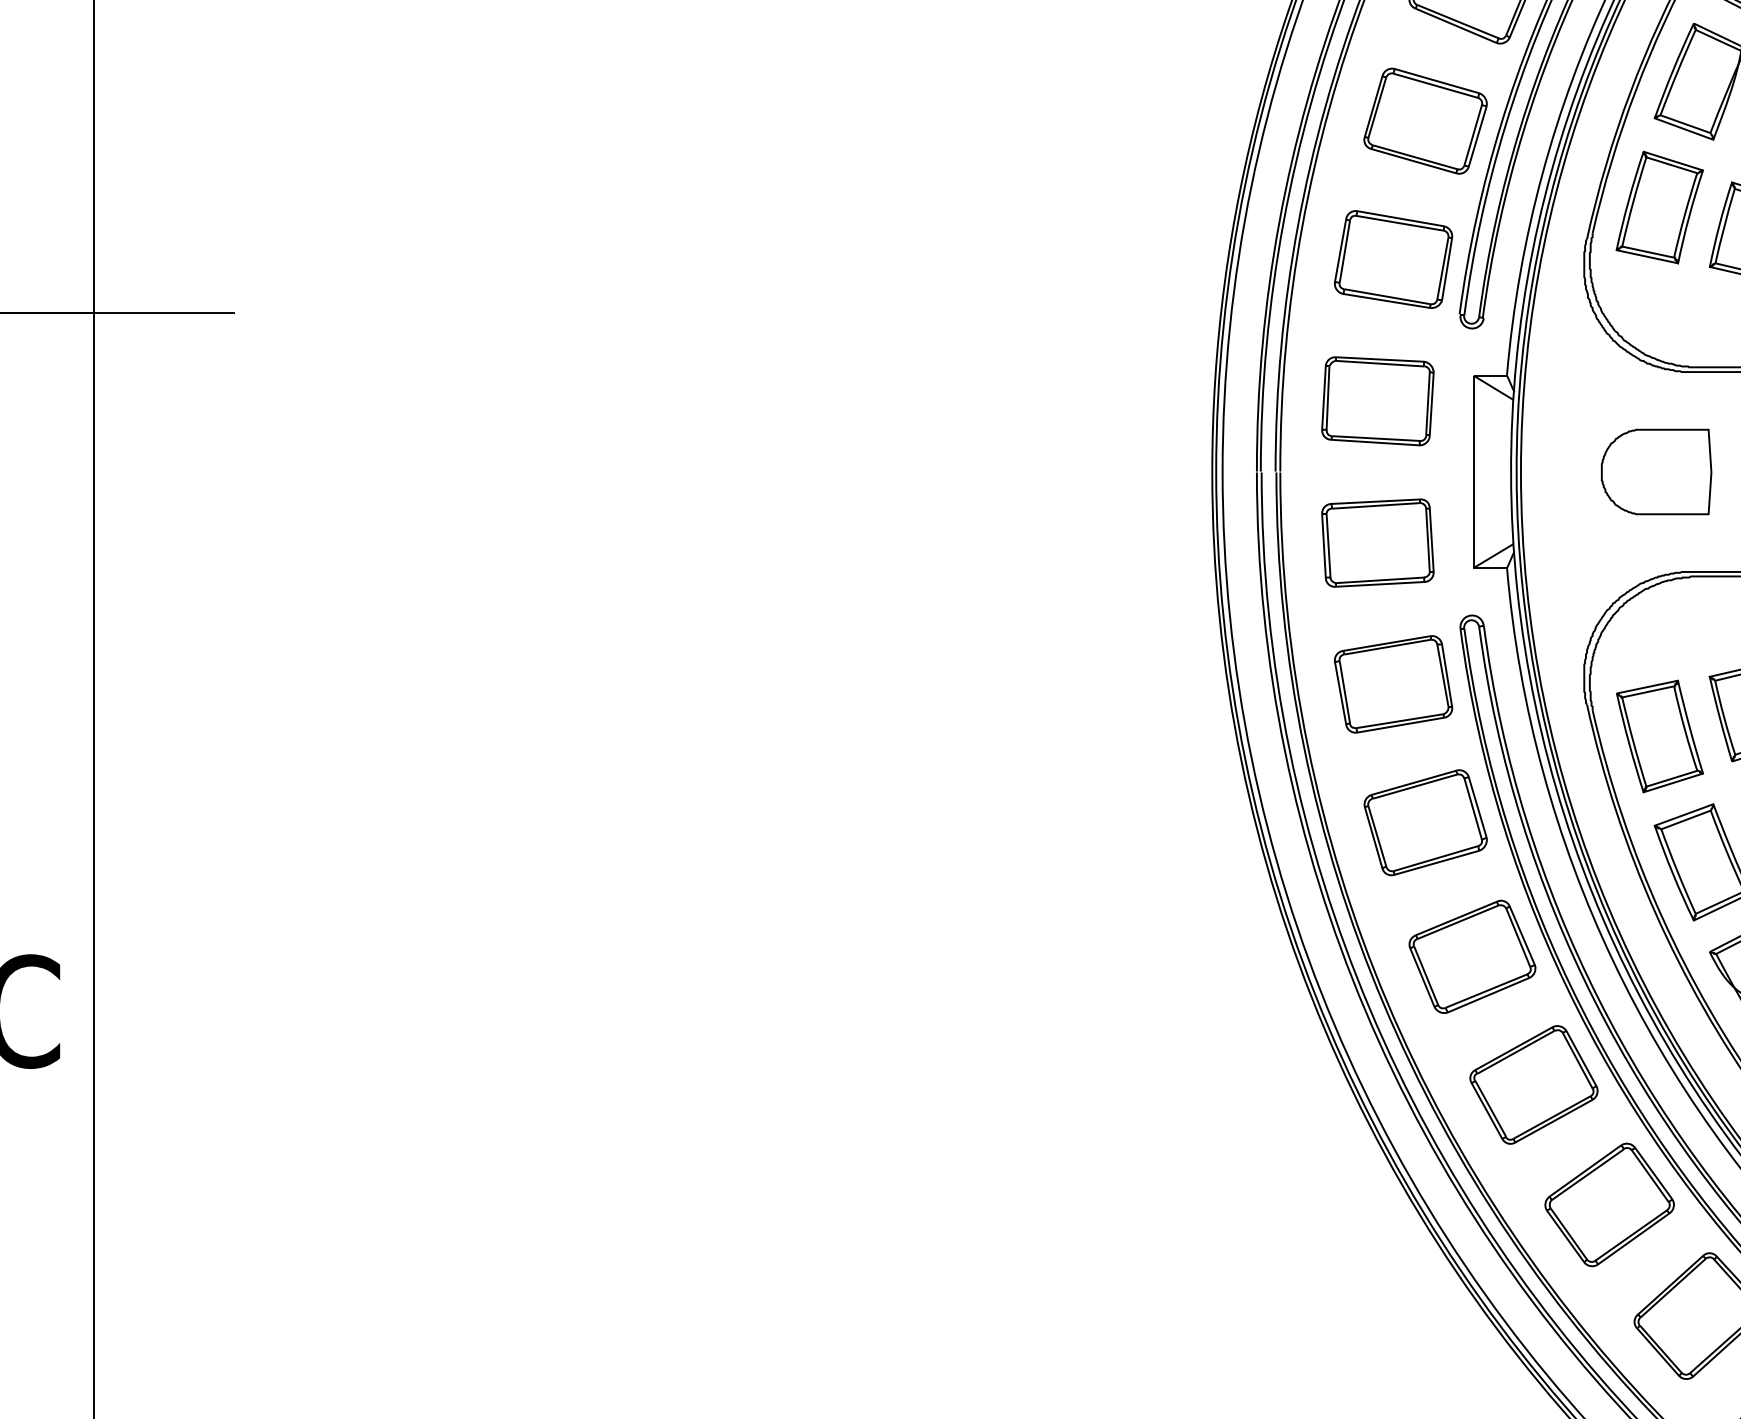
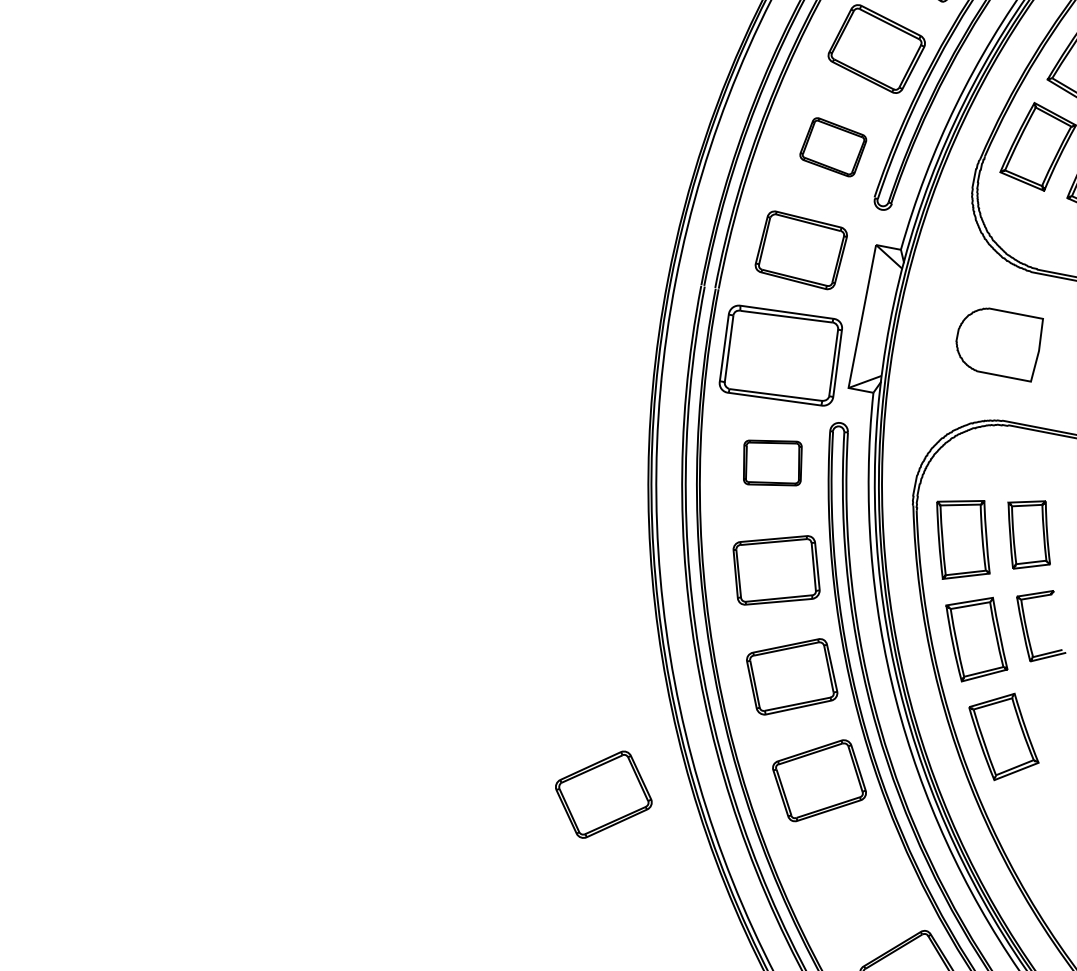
part: (1393, 259) -> (833, 147), size x0.7
part: (1377, 542) -> (780, 355), size x1.4
part: (1393, 684) -> (772, 463), size x0.7
part: (1609, 1204) -> (603, 794), moved

